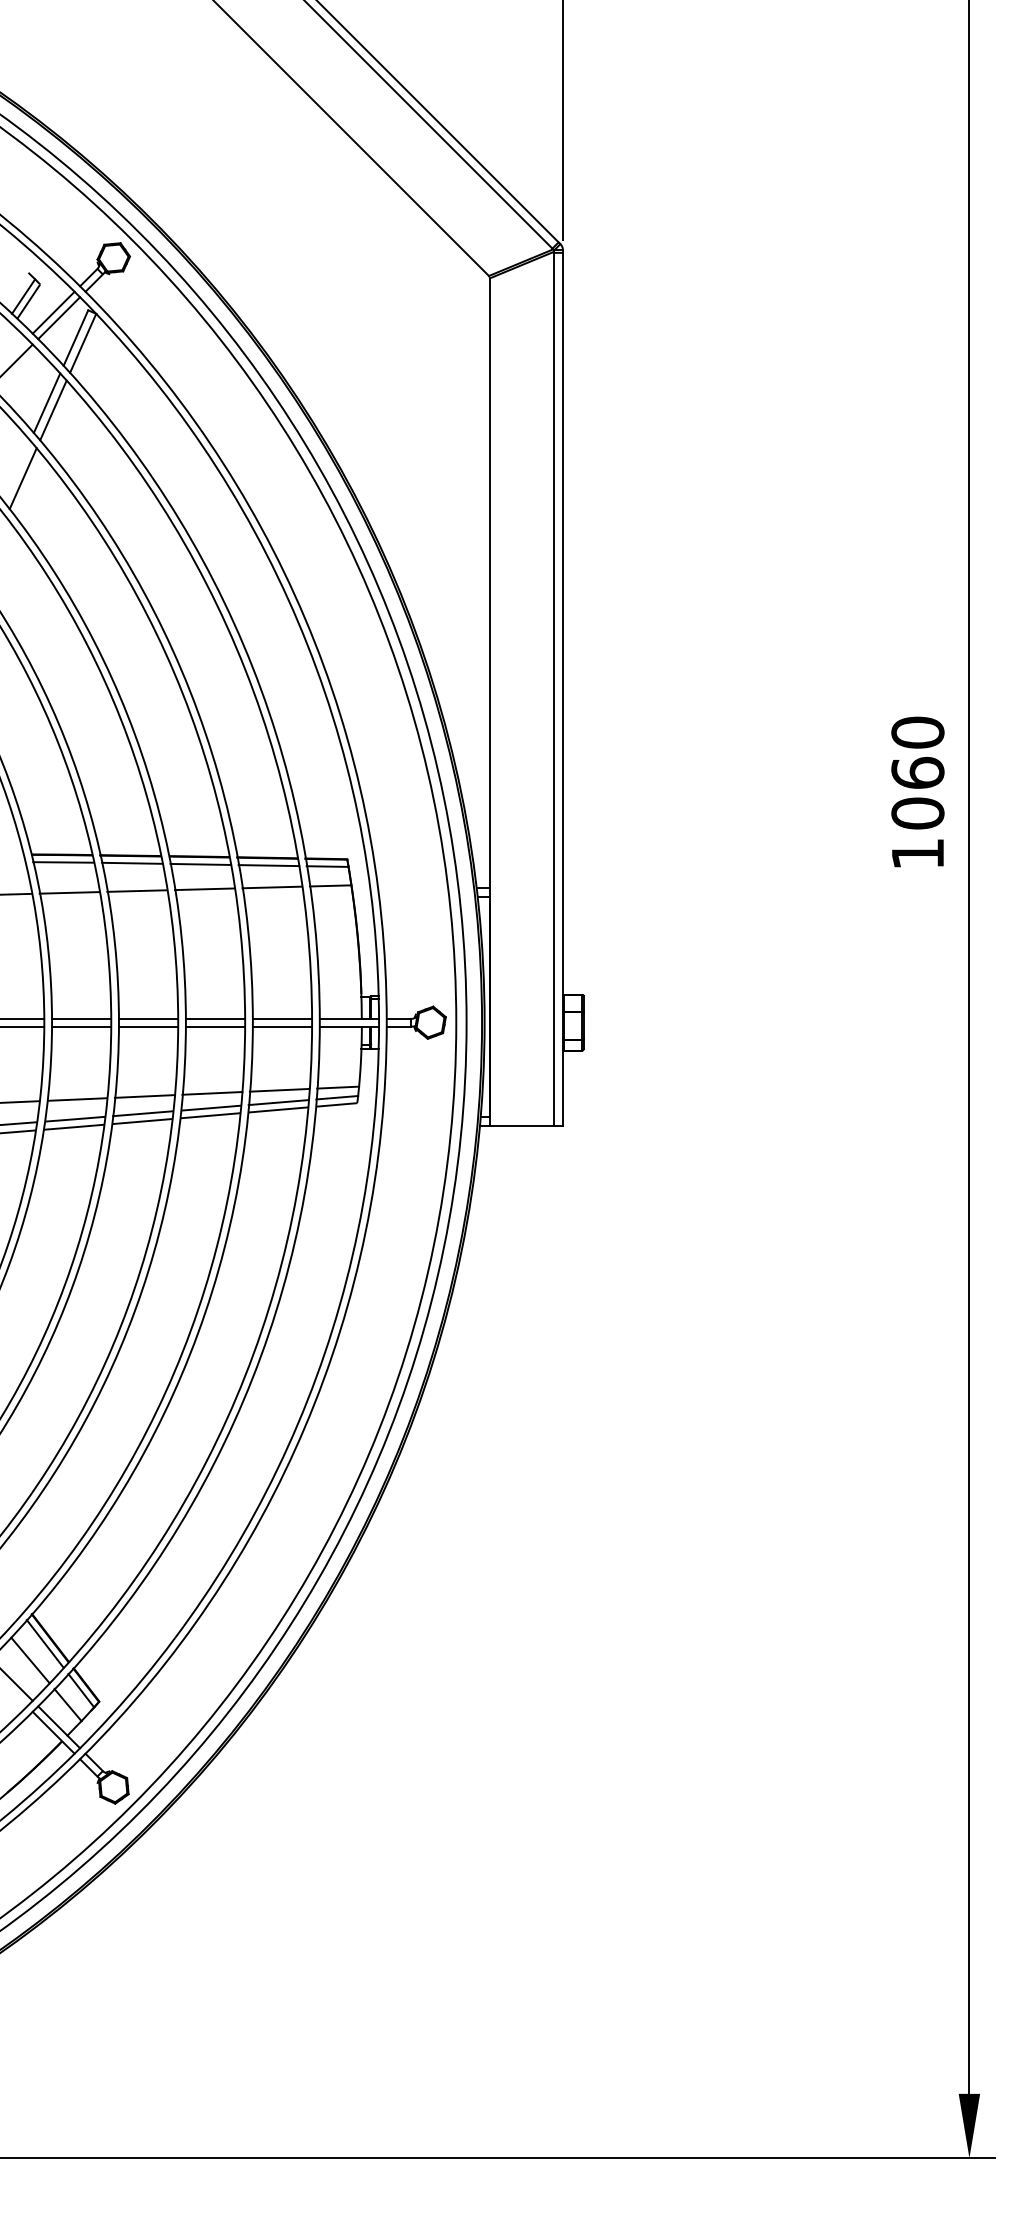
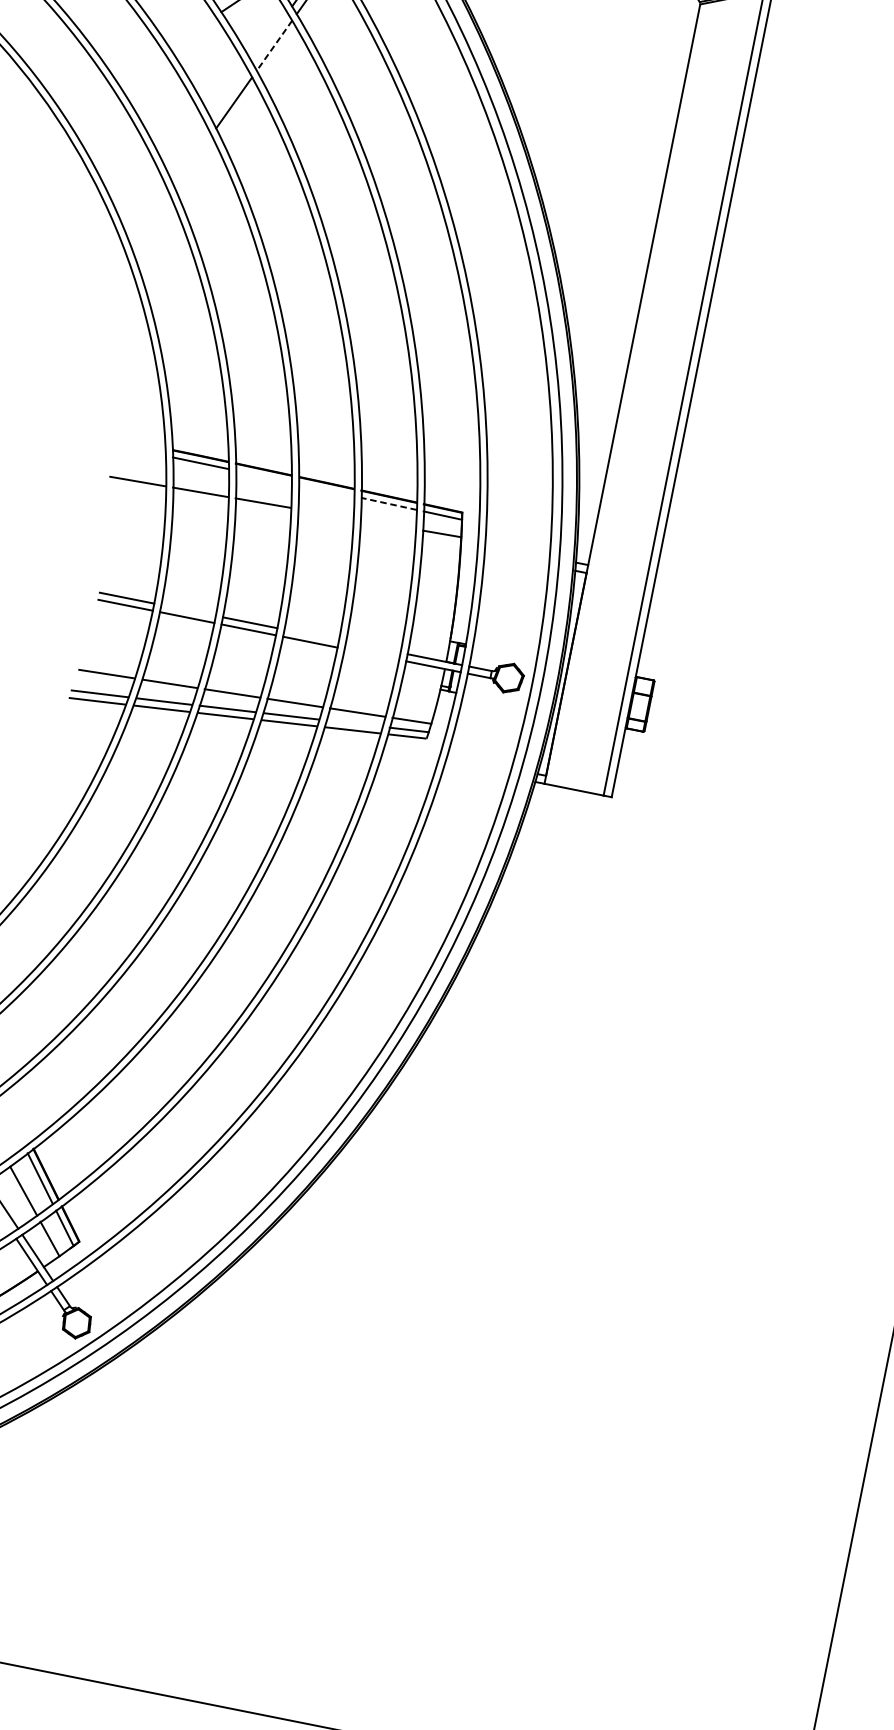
line: (46, 402) -> (269, 37), removed
line: (53, 410) -> (274, 45), solid -> dashed
line: (132, 862) -> (264, 475), removed
line: (200, 863) -> (326, 489), removed
line: (268, 865) -> (388, 503), solid -> dashed
line: (272, 887) -> (388, 524), removed
line: (204, 889) -> (325, 514), removed
line: (81, 1018) -> (188, 610), removed
line: (215, 1018) -> (311, 634), removed
line: (282, 1018) -> (373, 647), removed
line: (282, 1026) -> (371, 654), removed
line: (278, 1102) -> (354, 723), removed

